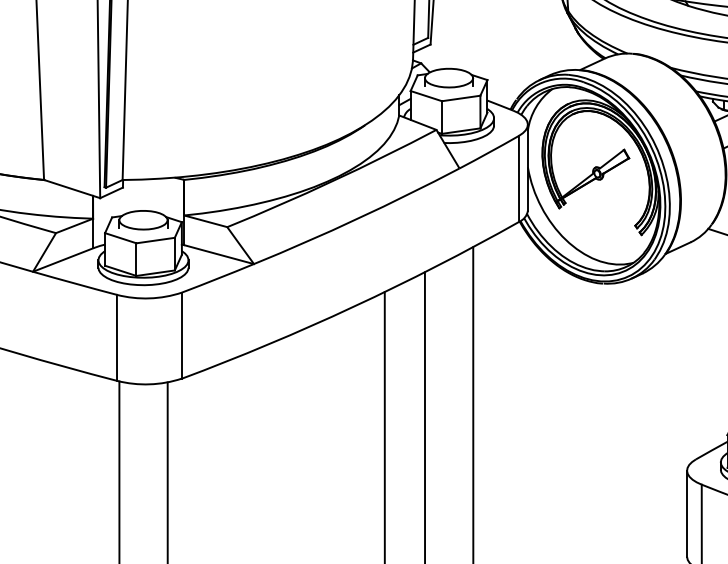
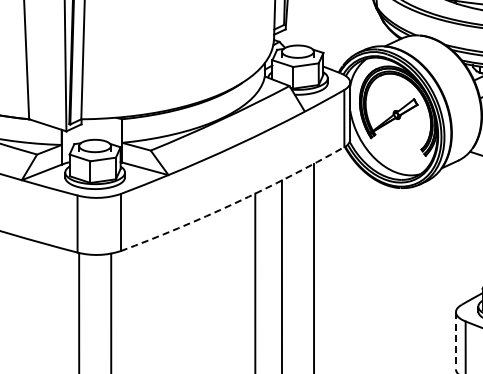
arc: (353, 306) -> (234, 203), solid -> dashed
line: (686, 513) -> (455, 340), solid -> dashed

